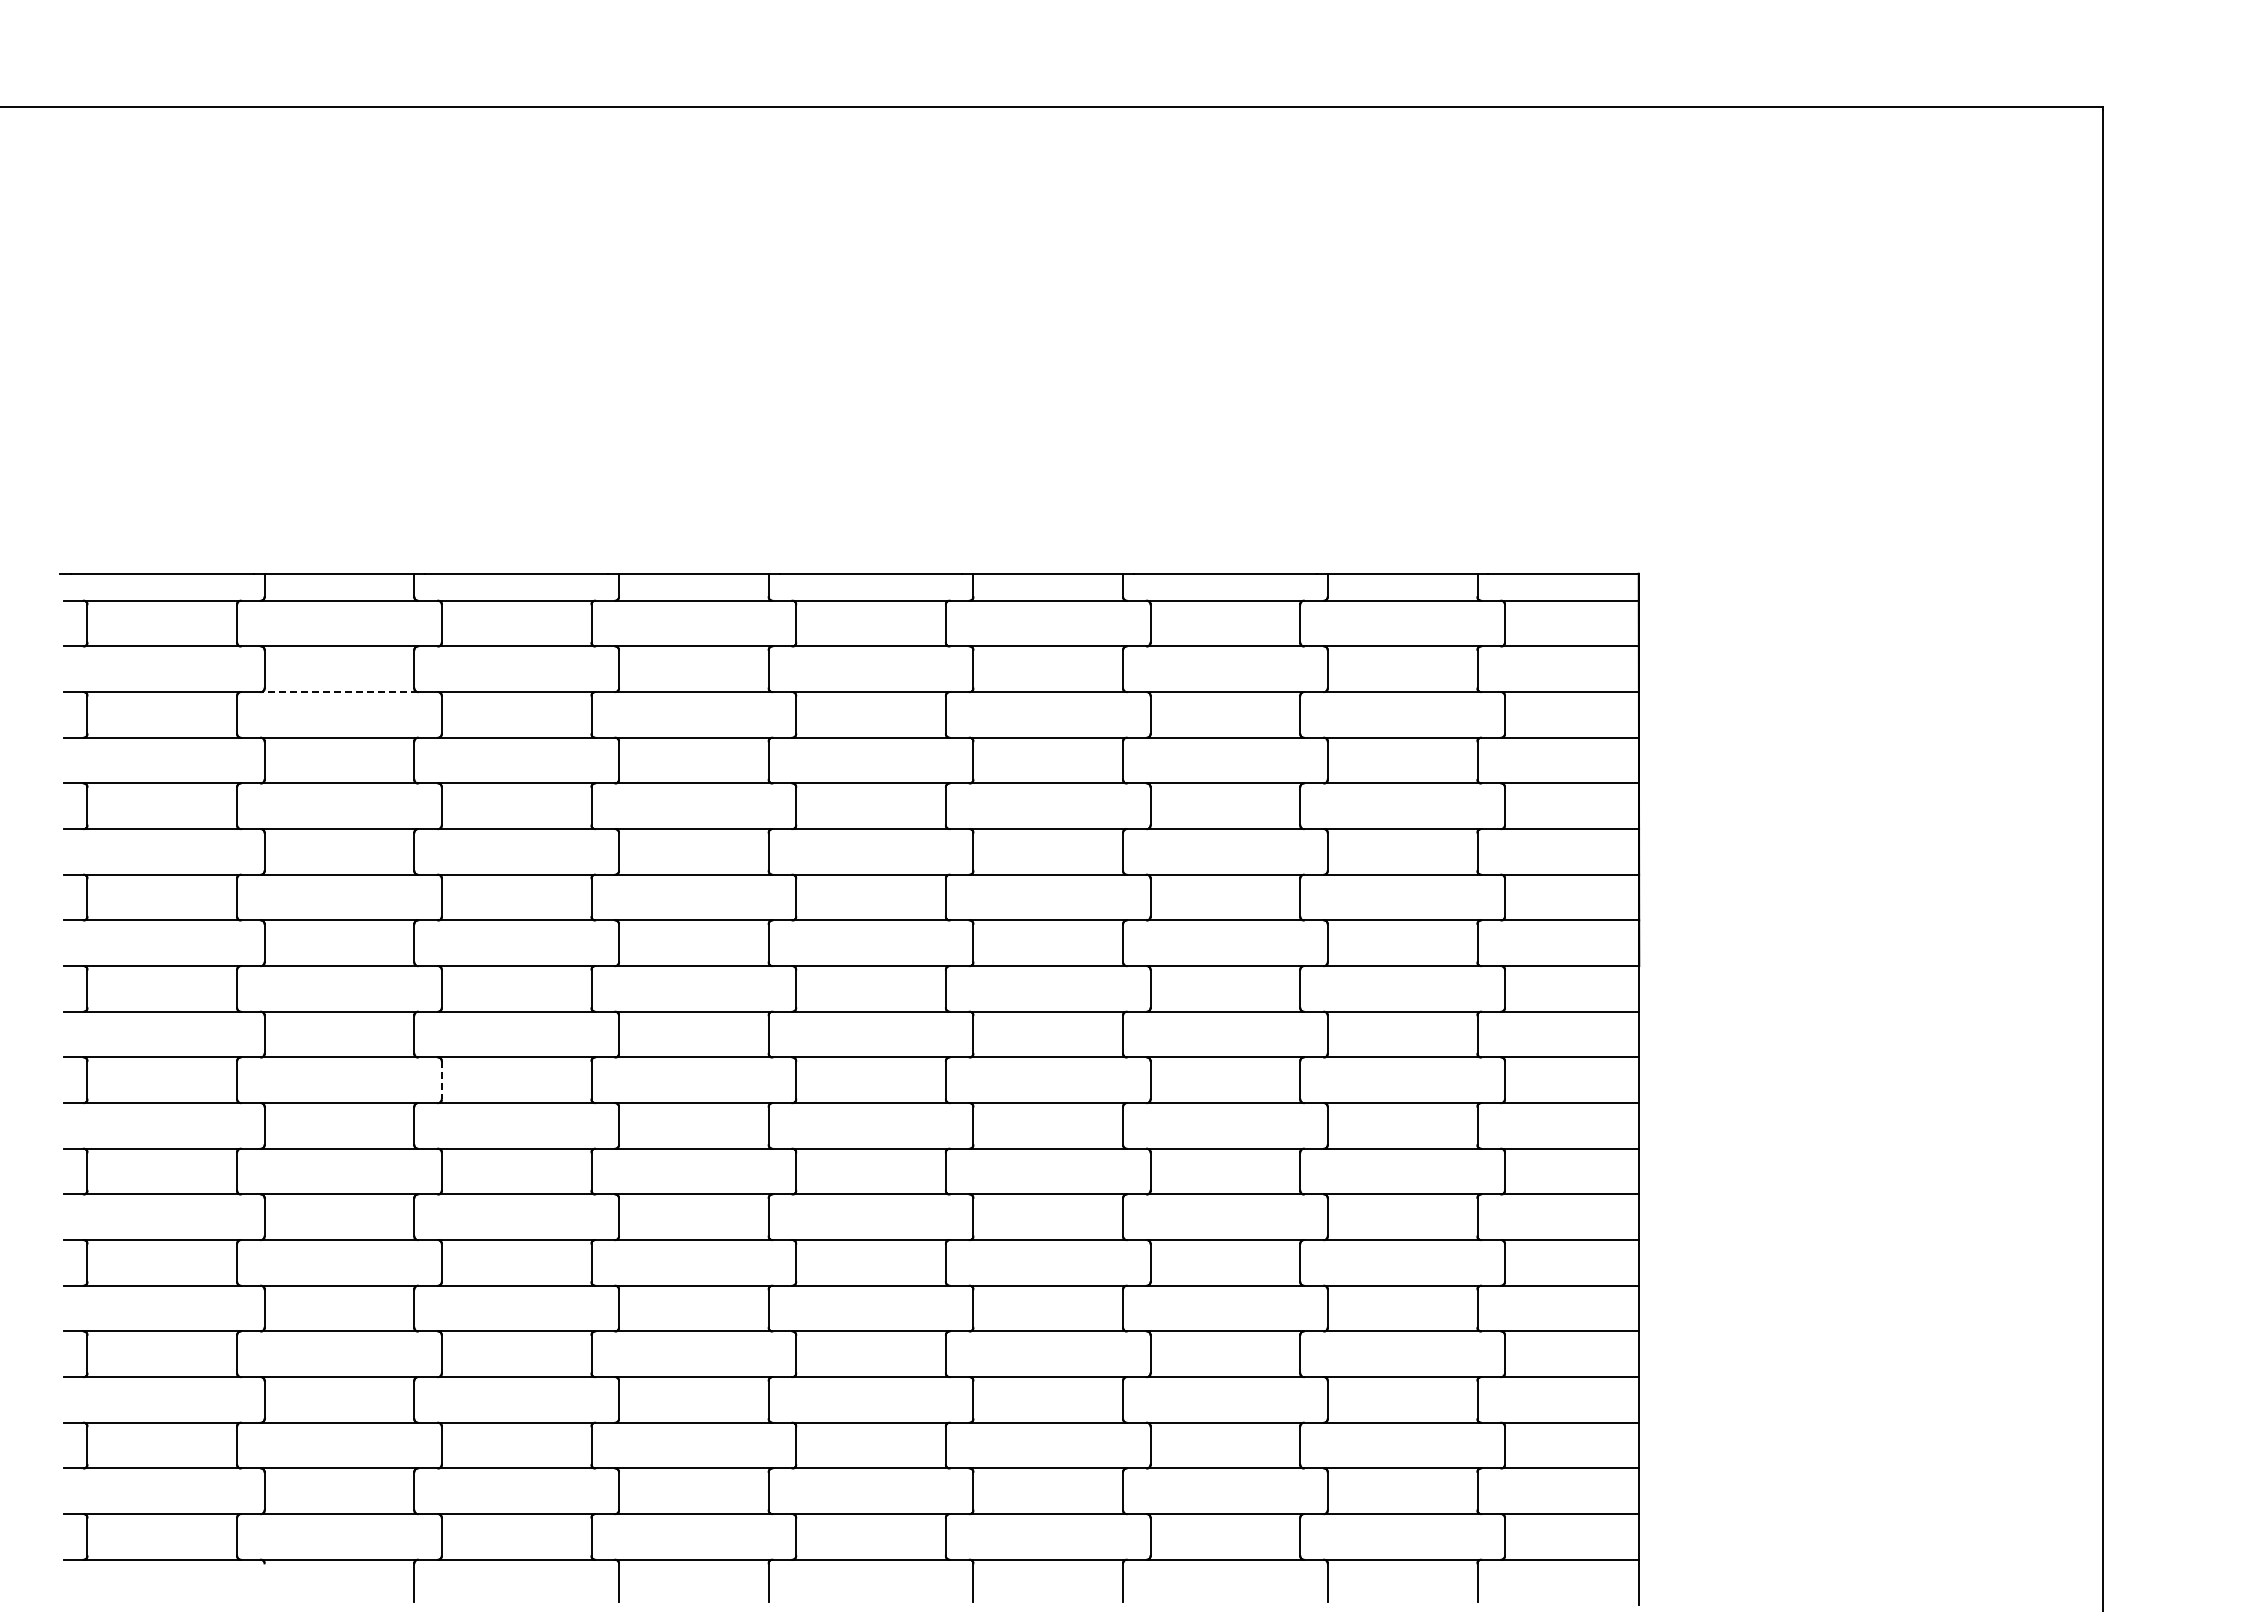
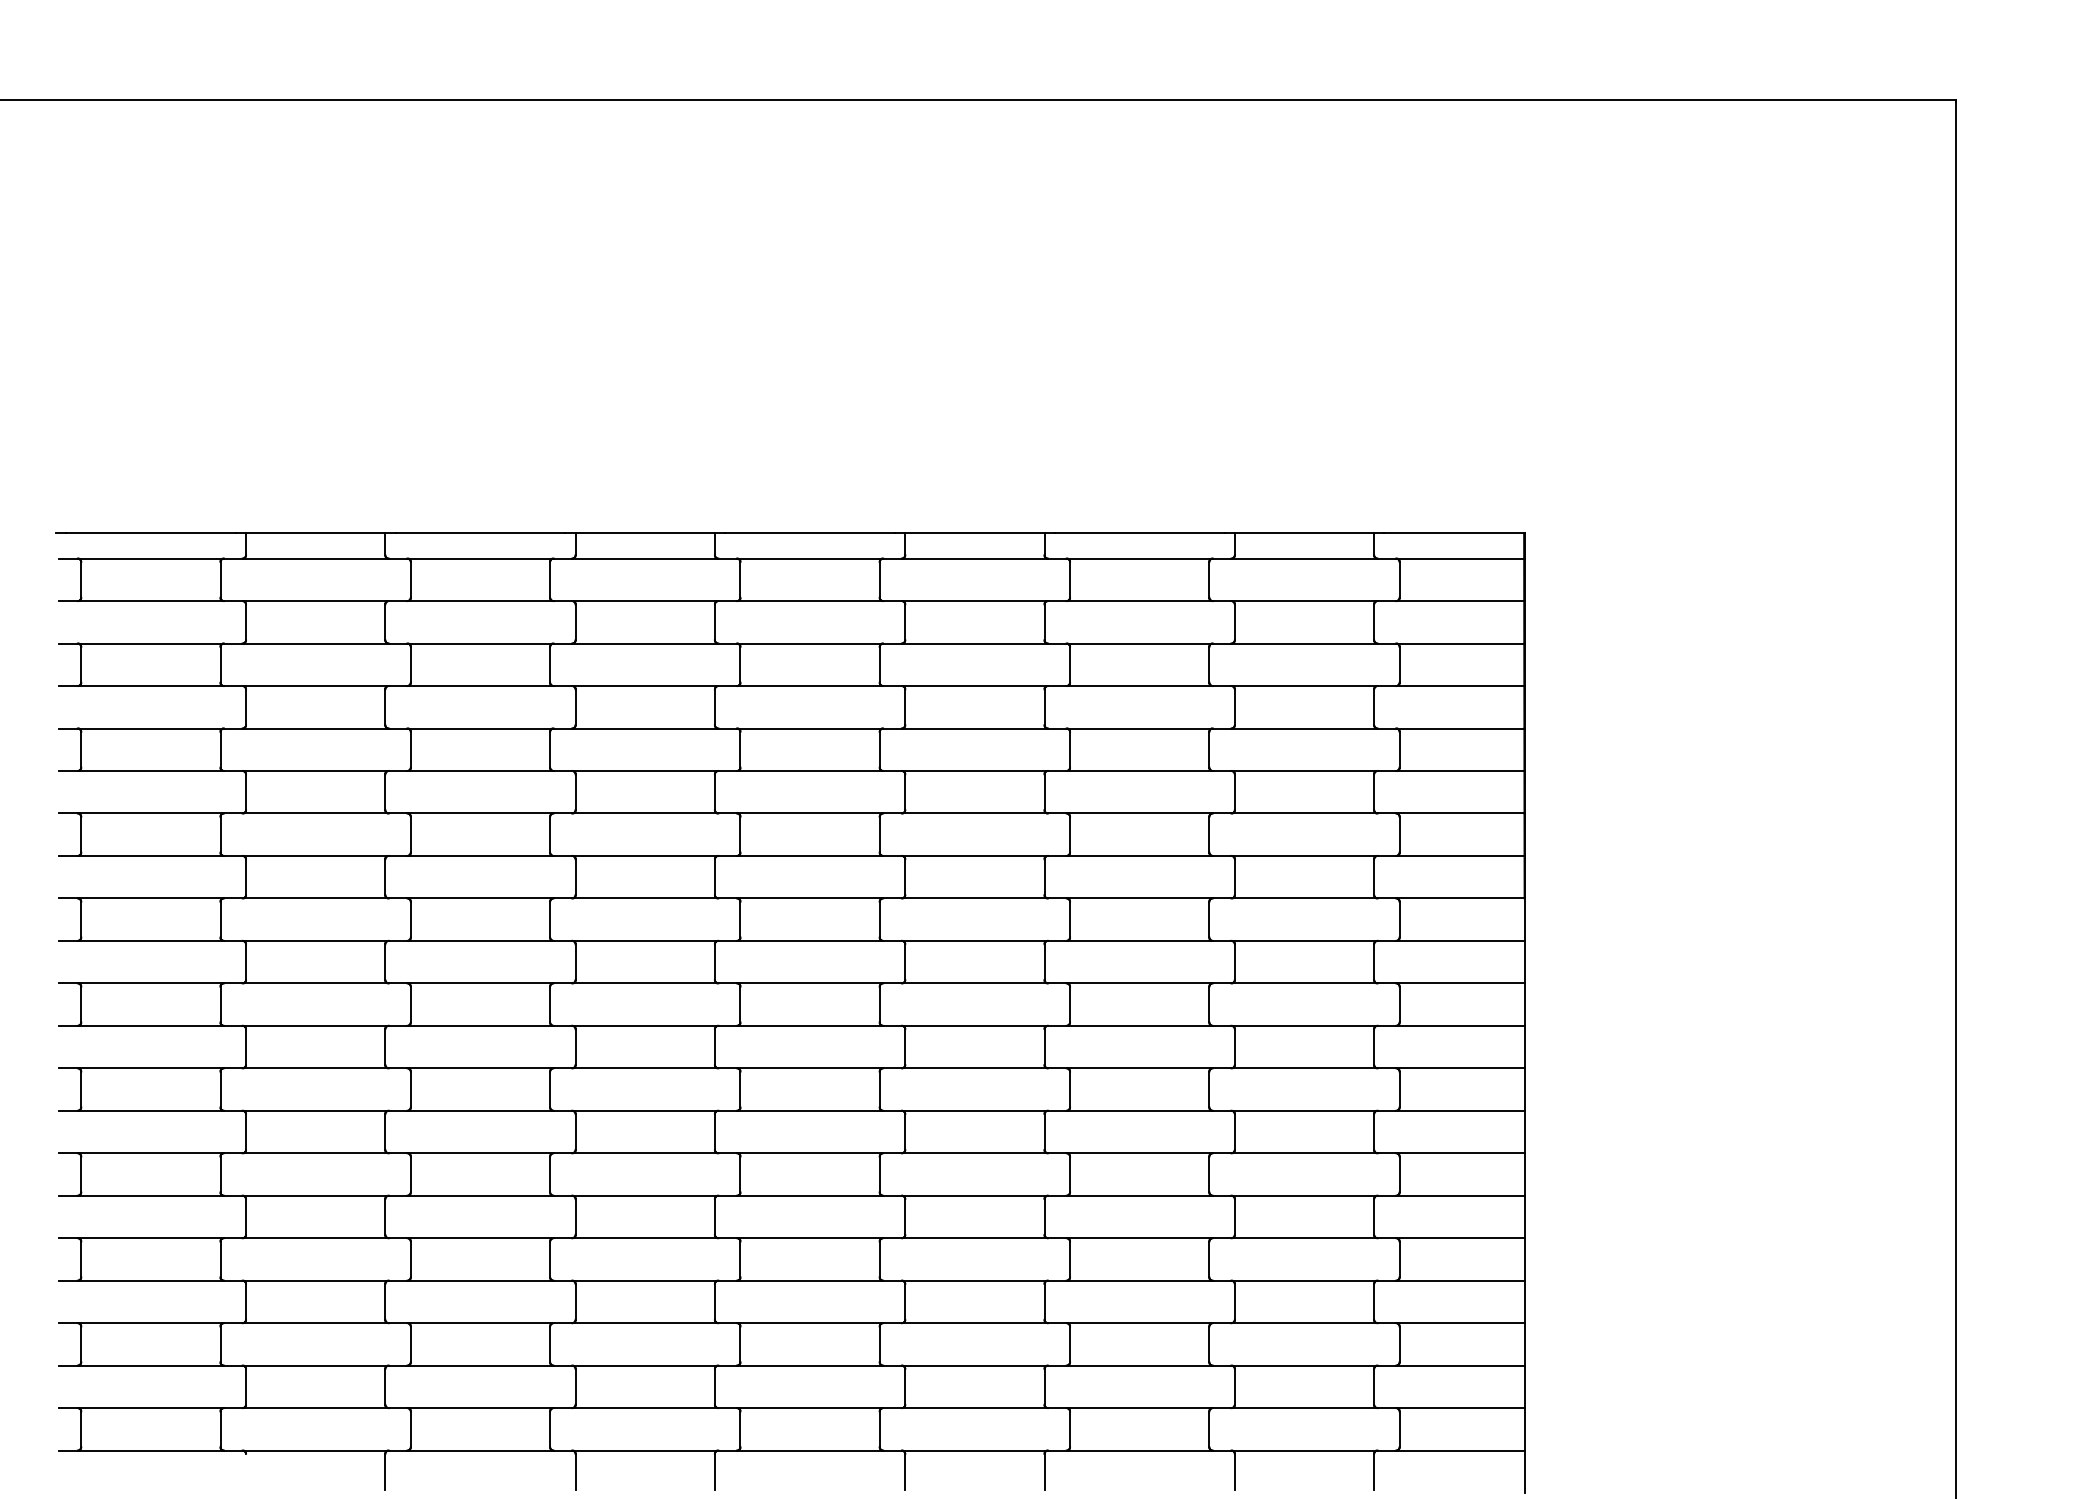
line: (339, 692) -> (315, 643), dashed -> solid
line: (441, 1080) -> (410, 1004), dashed -> solid

